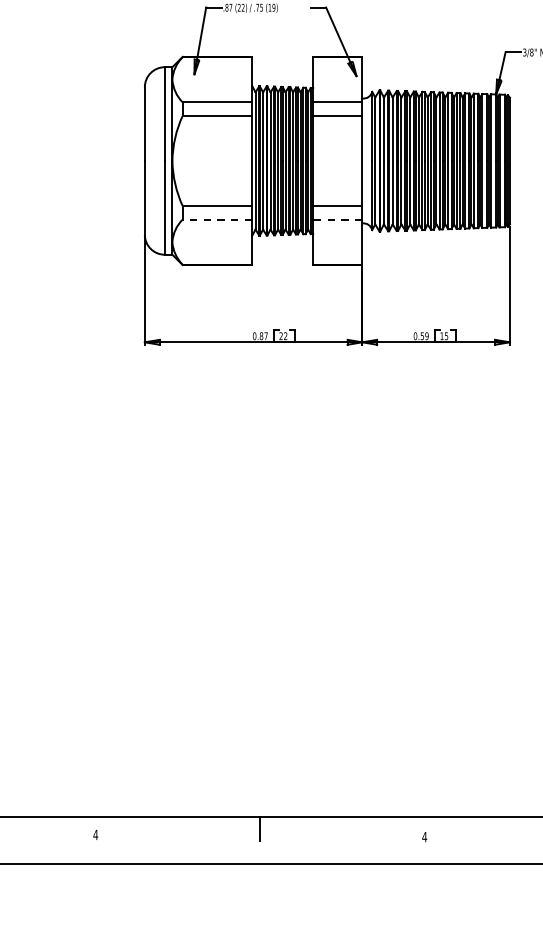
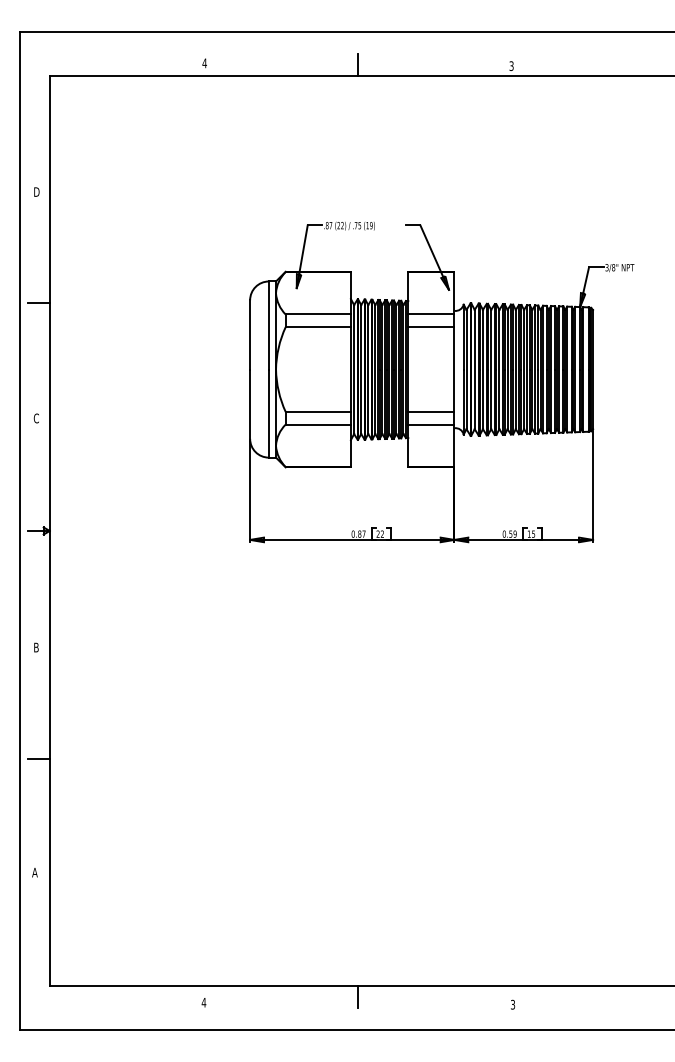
line: (217, 219) -> (318, 424), dashed -> solid
line: (336, 219) -> (430, 424), dashed -> solid
text: (424, 836) -> (512, 1004), 4 -> 3

